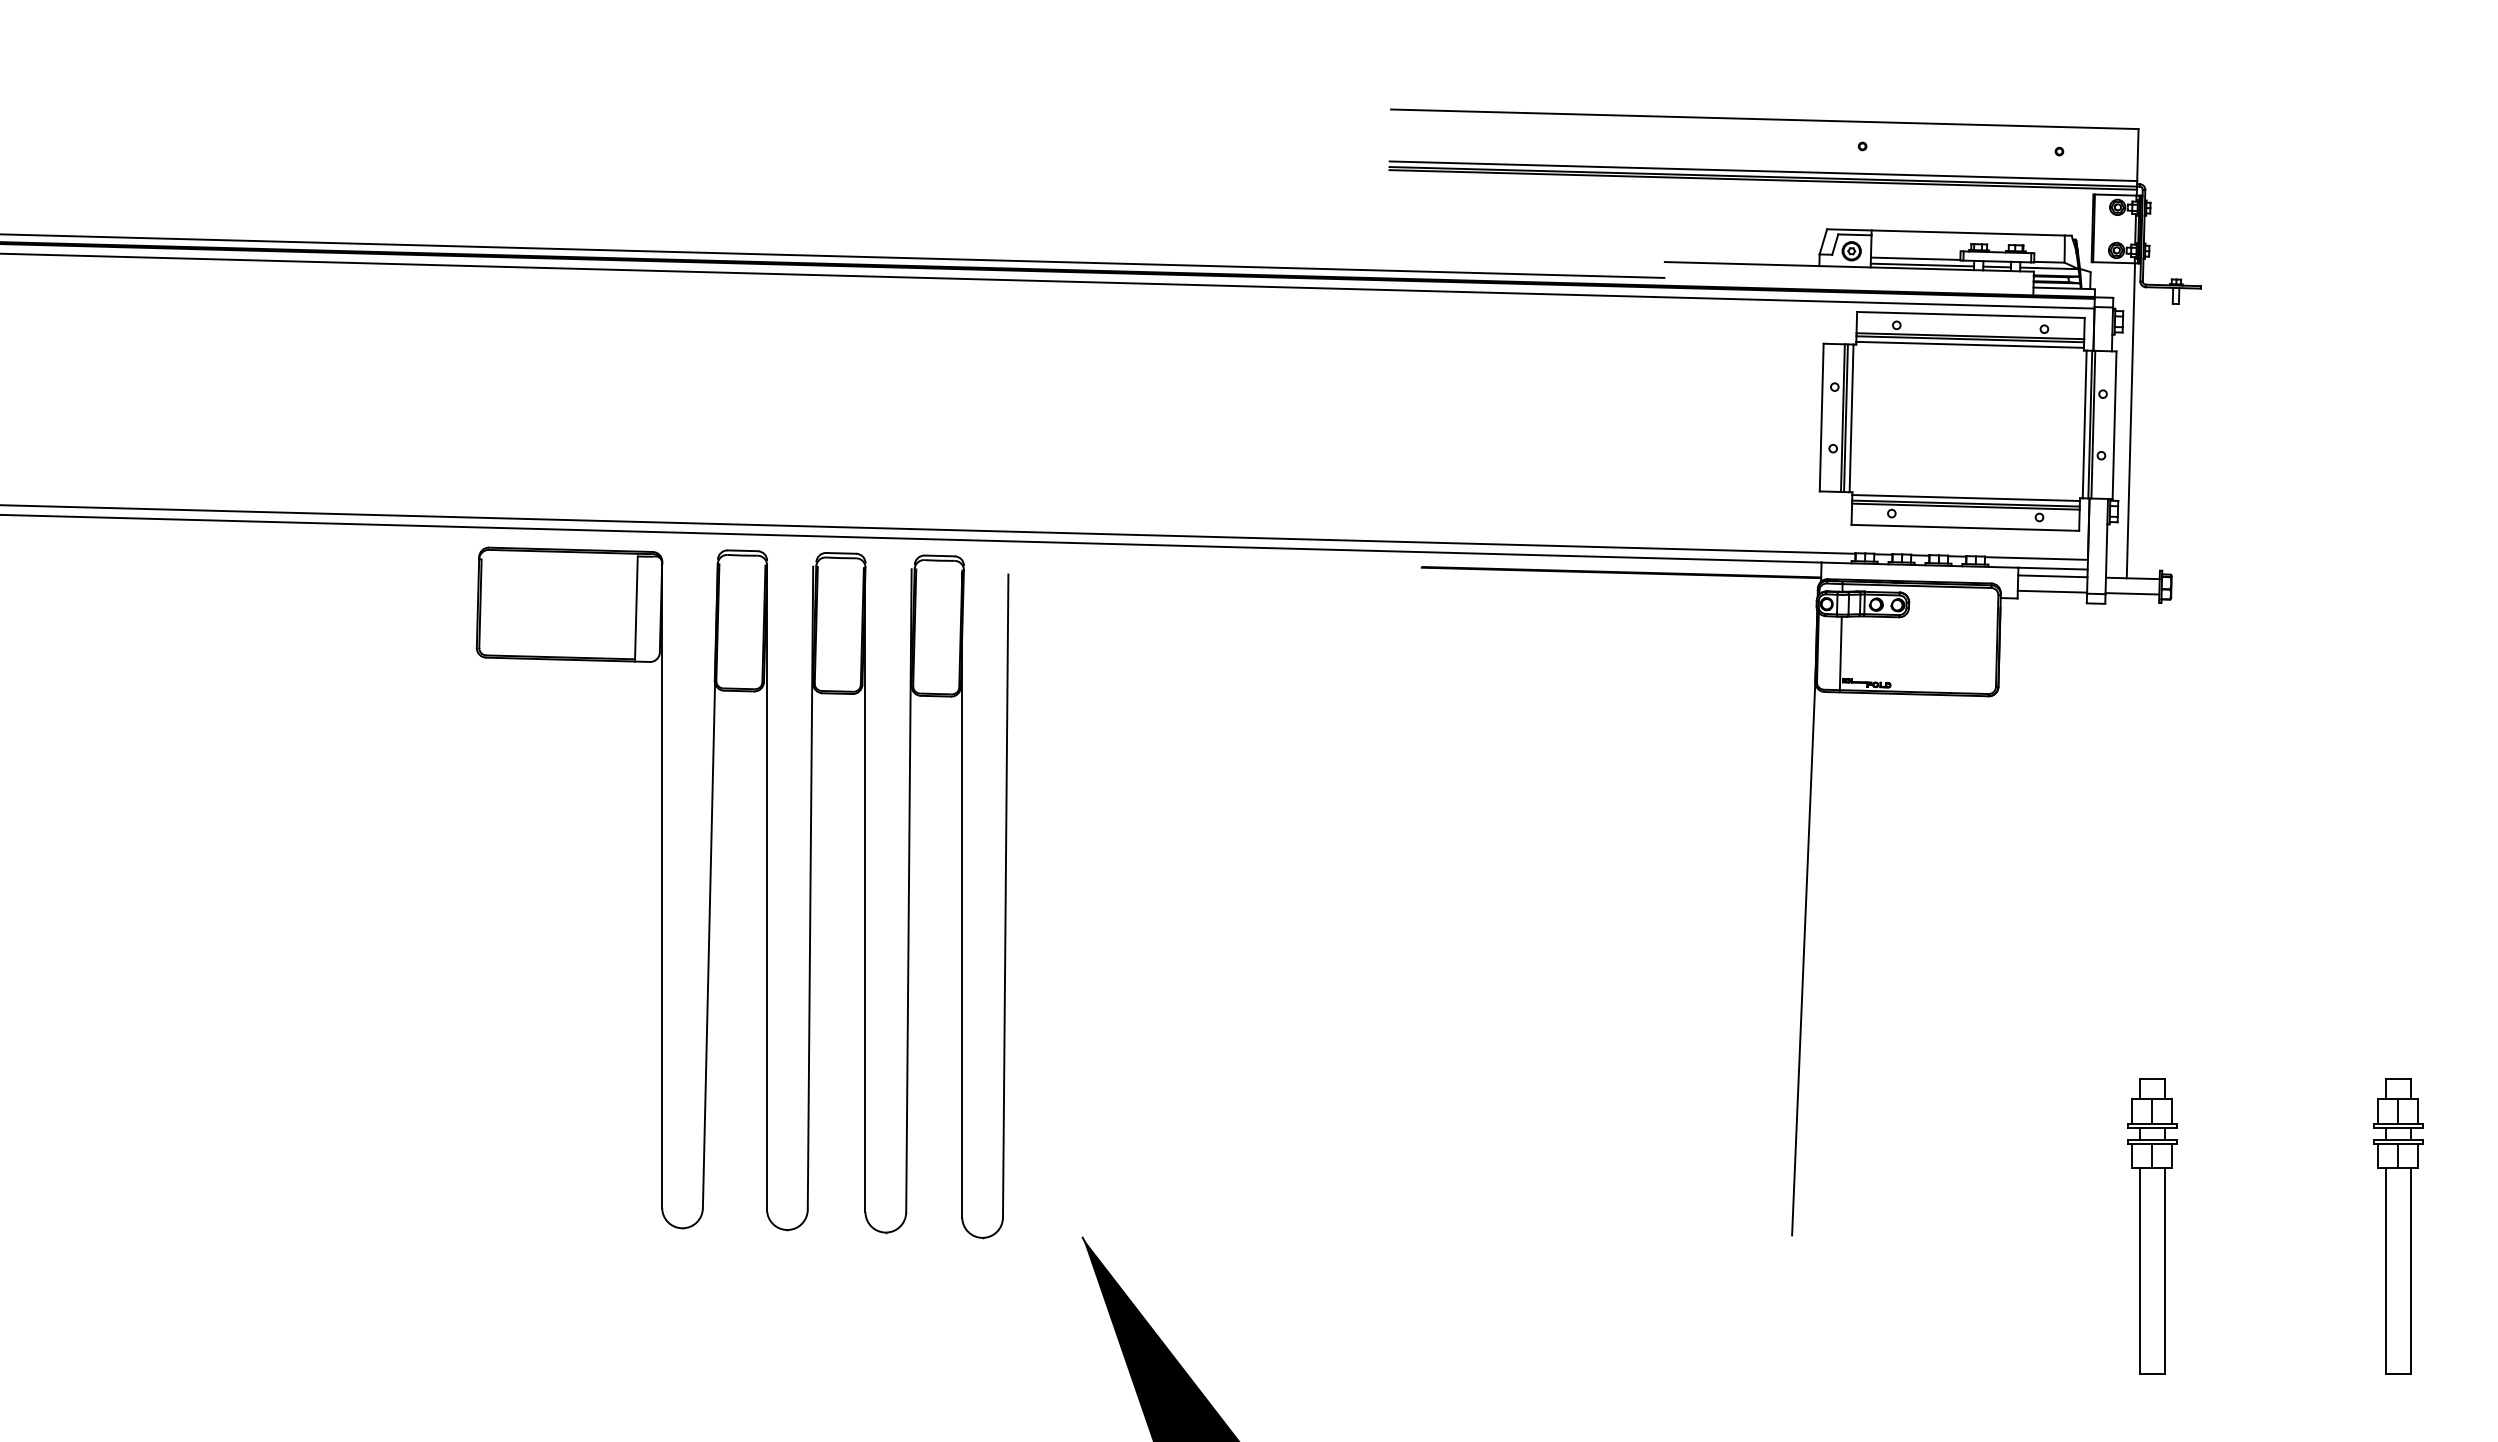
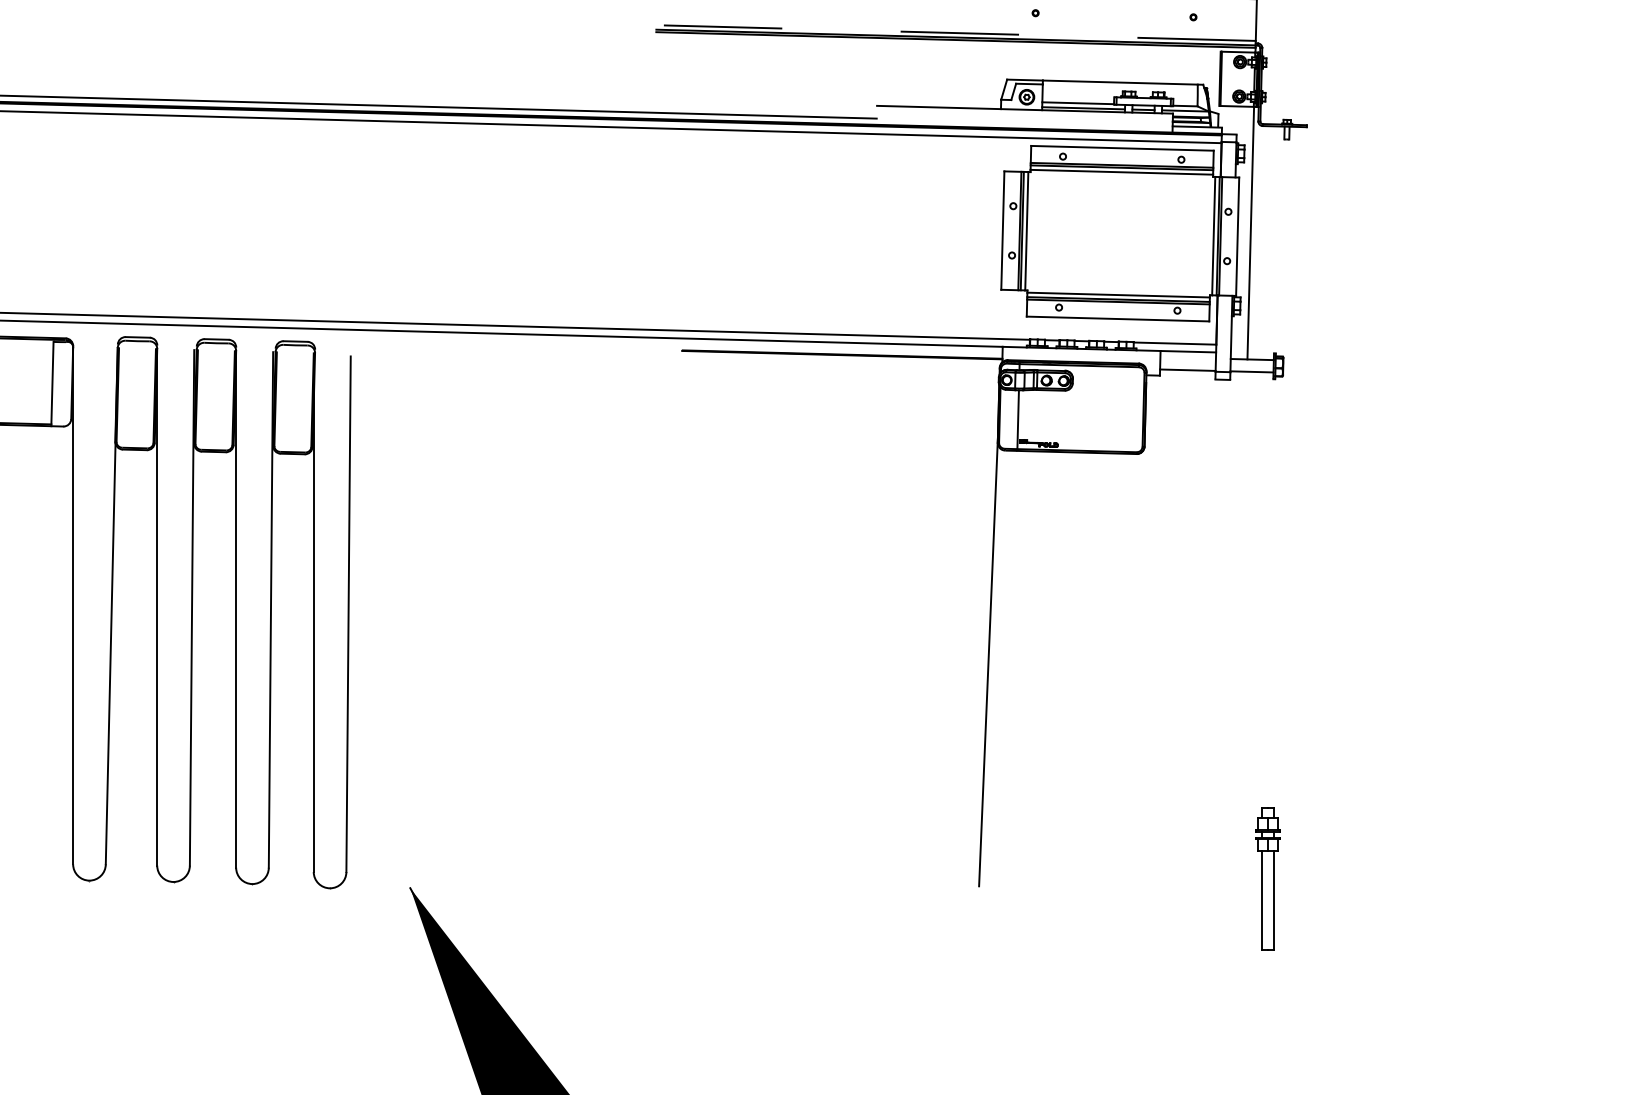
line: (1763, 171) -> (956, 33), solid -> dashed
line: (2052, 576) -> (1187, 358), removed
part: (2152, 1226) -> (1268, 879), size x0.6
part: (2398, 1226) -> (1465, 879), removed

